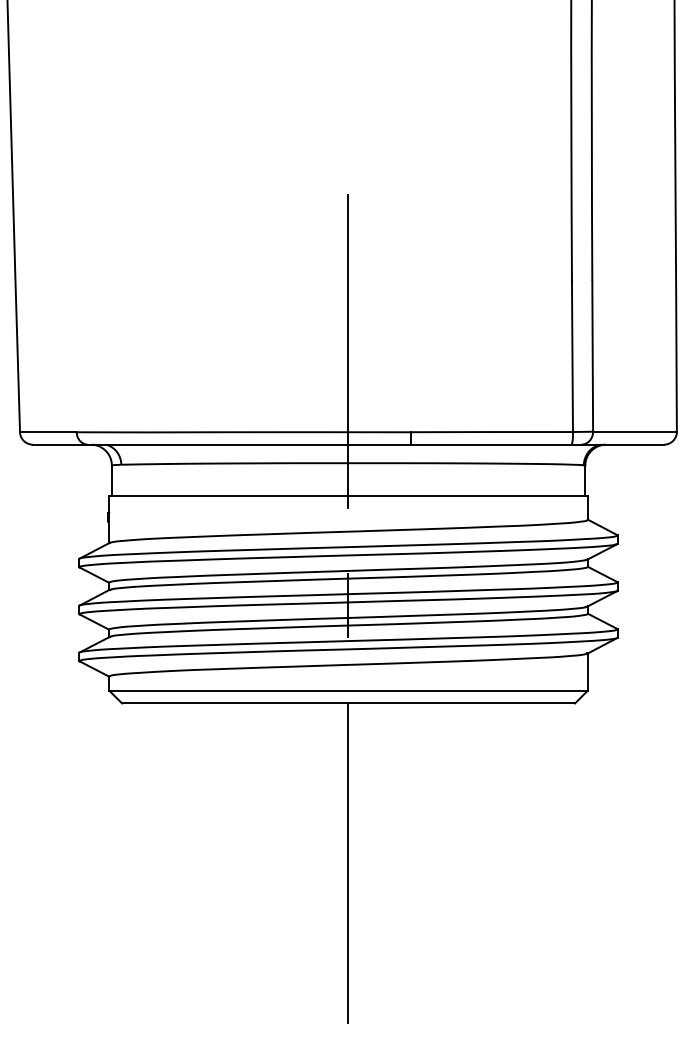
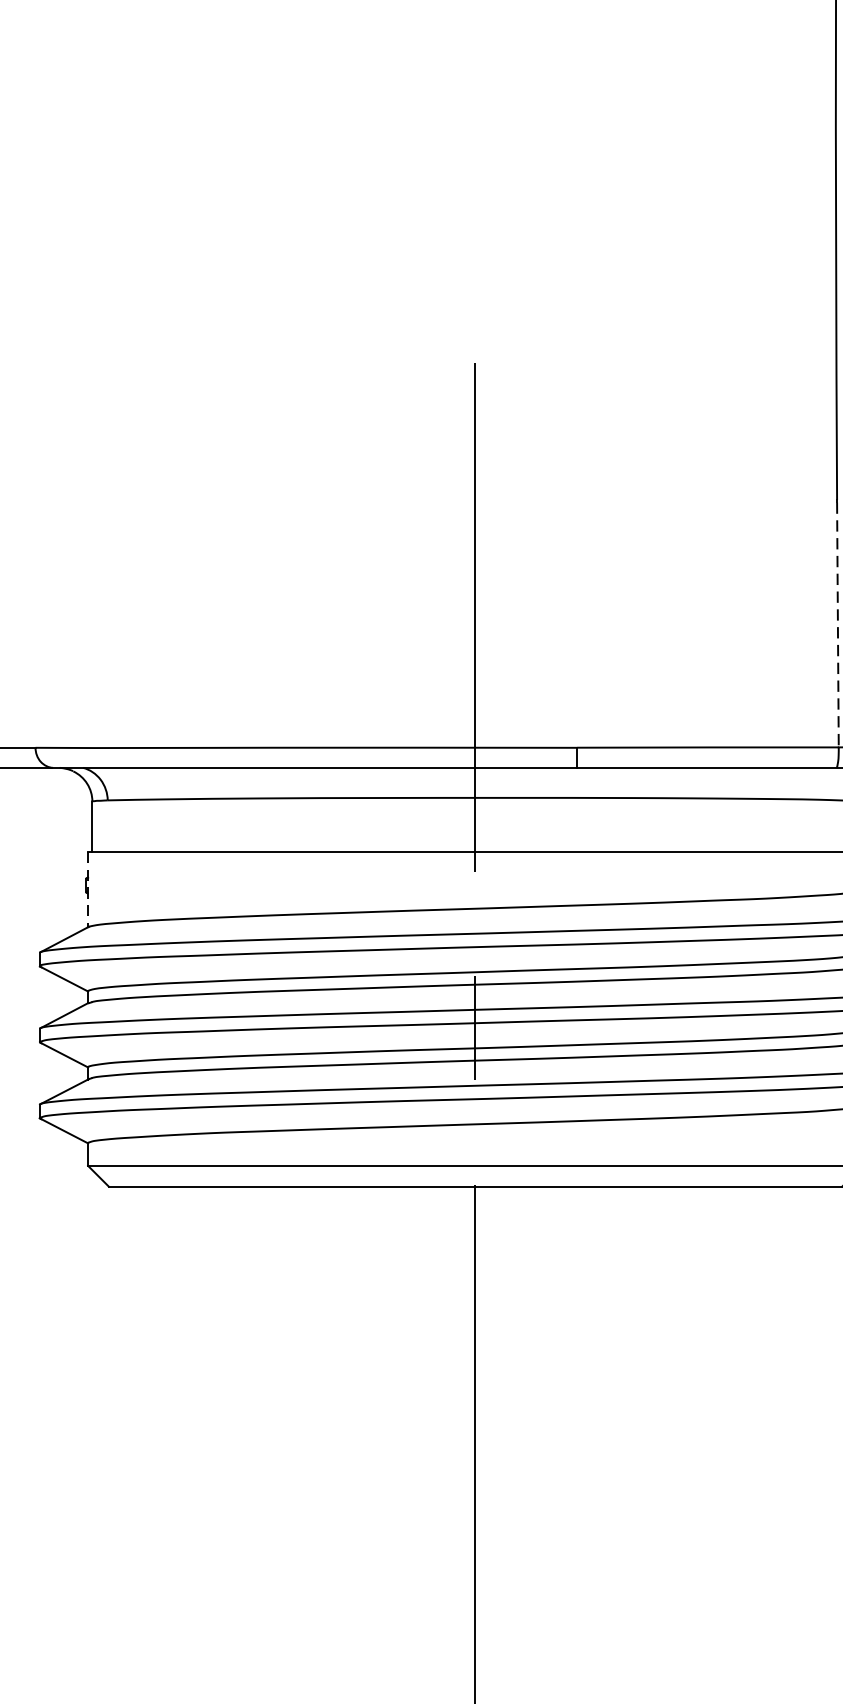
line: (572, 356) -> (837, 625), solid -> dashed
line: (109, 520) -> (88, 890), solid -> dashed

